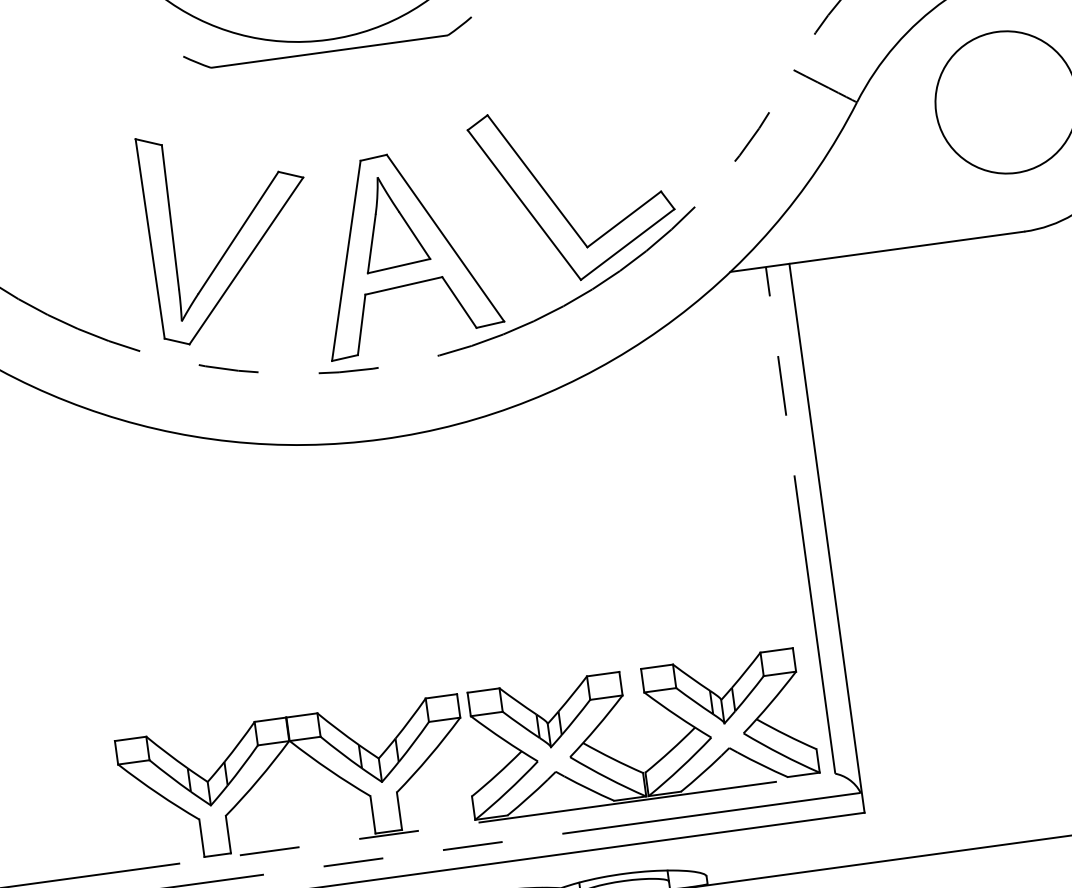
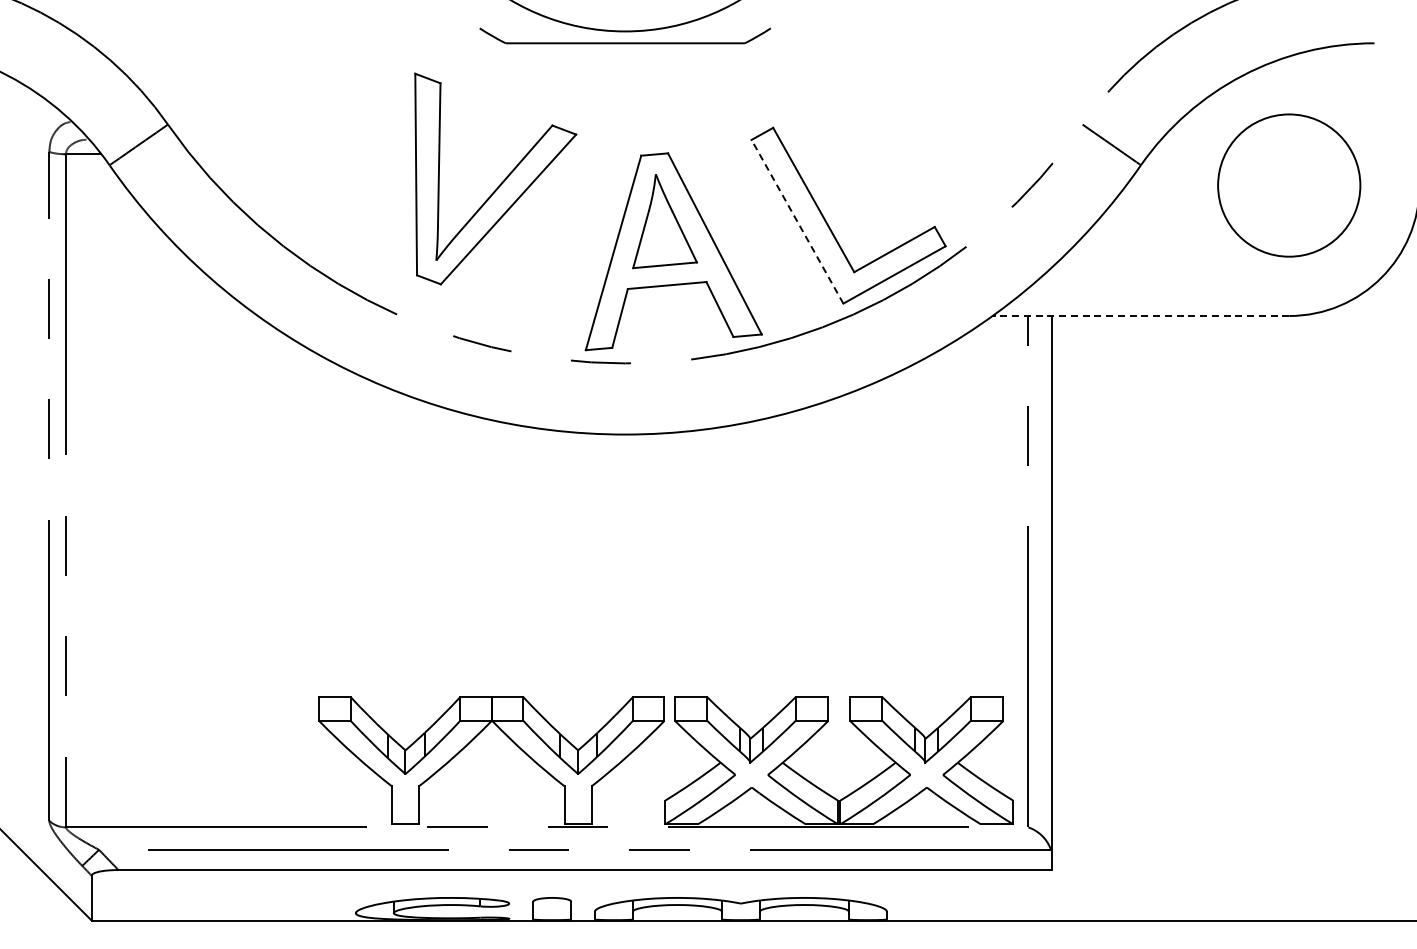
line: (524, 204) -> (797, 221), solid -> dashed
part: (234, 236) -> (500, 183), moved
line: (877, 252) -> (1140, 316), solid -> dashed

